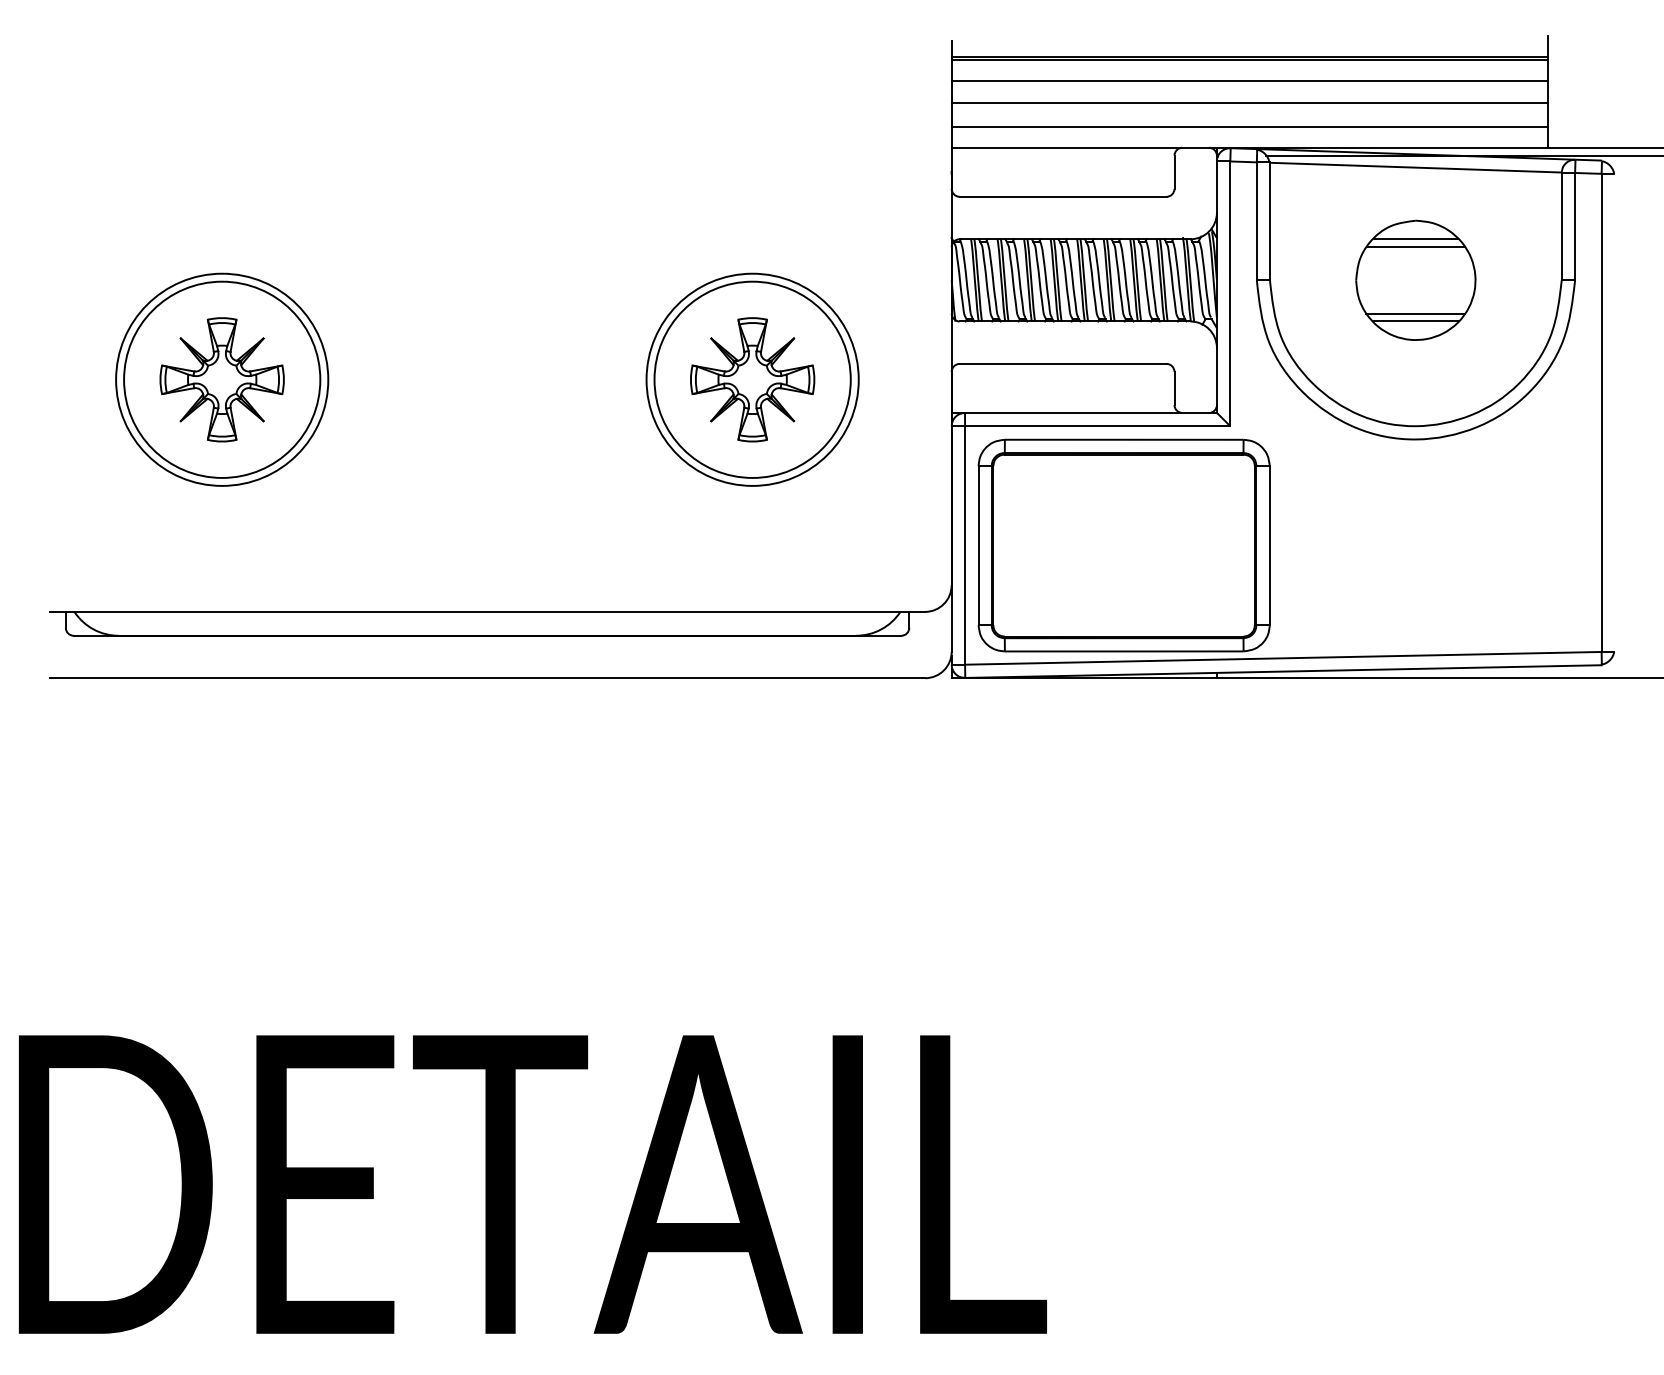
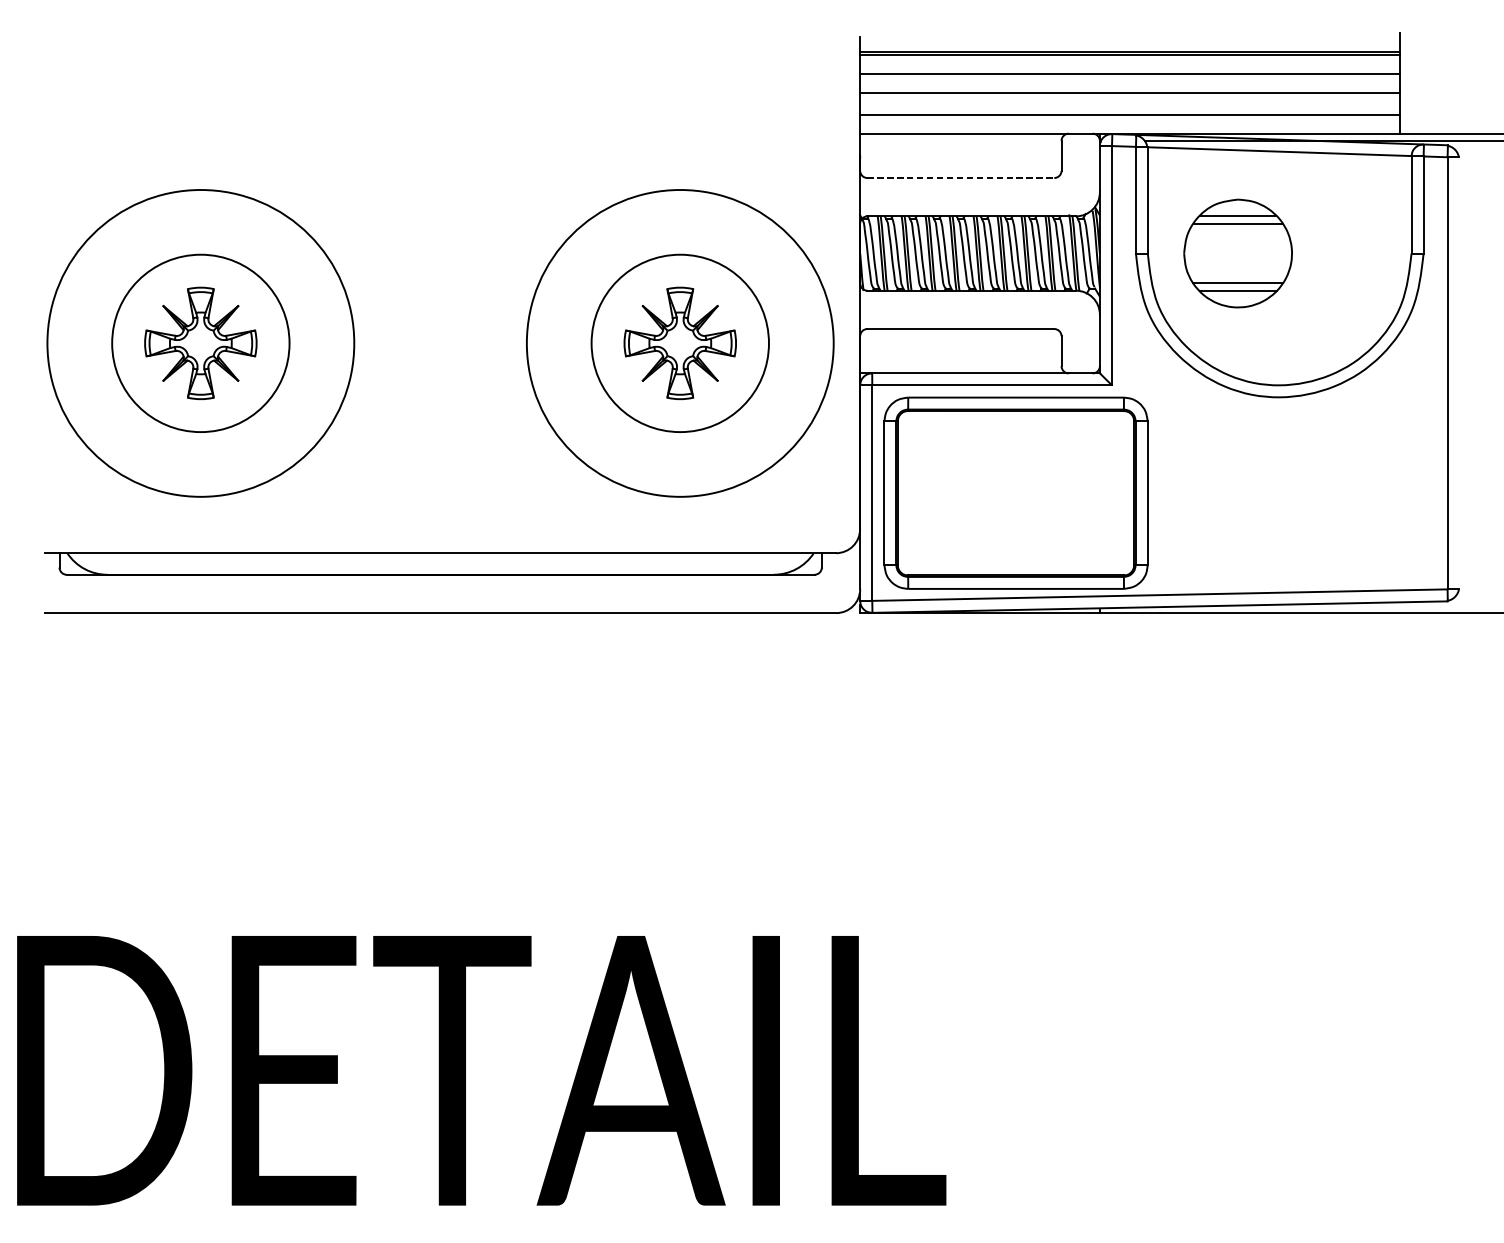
line: (1063, 196) -> (961, 177), solid -> dashed
part: (1415, 279) -> (1237, 252), moved
circle: (222, 379) -> (201, 343), size x1.6
circle: (752, 379) -> (680, 343), size x1.6

